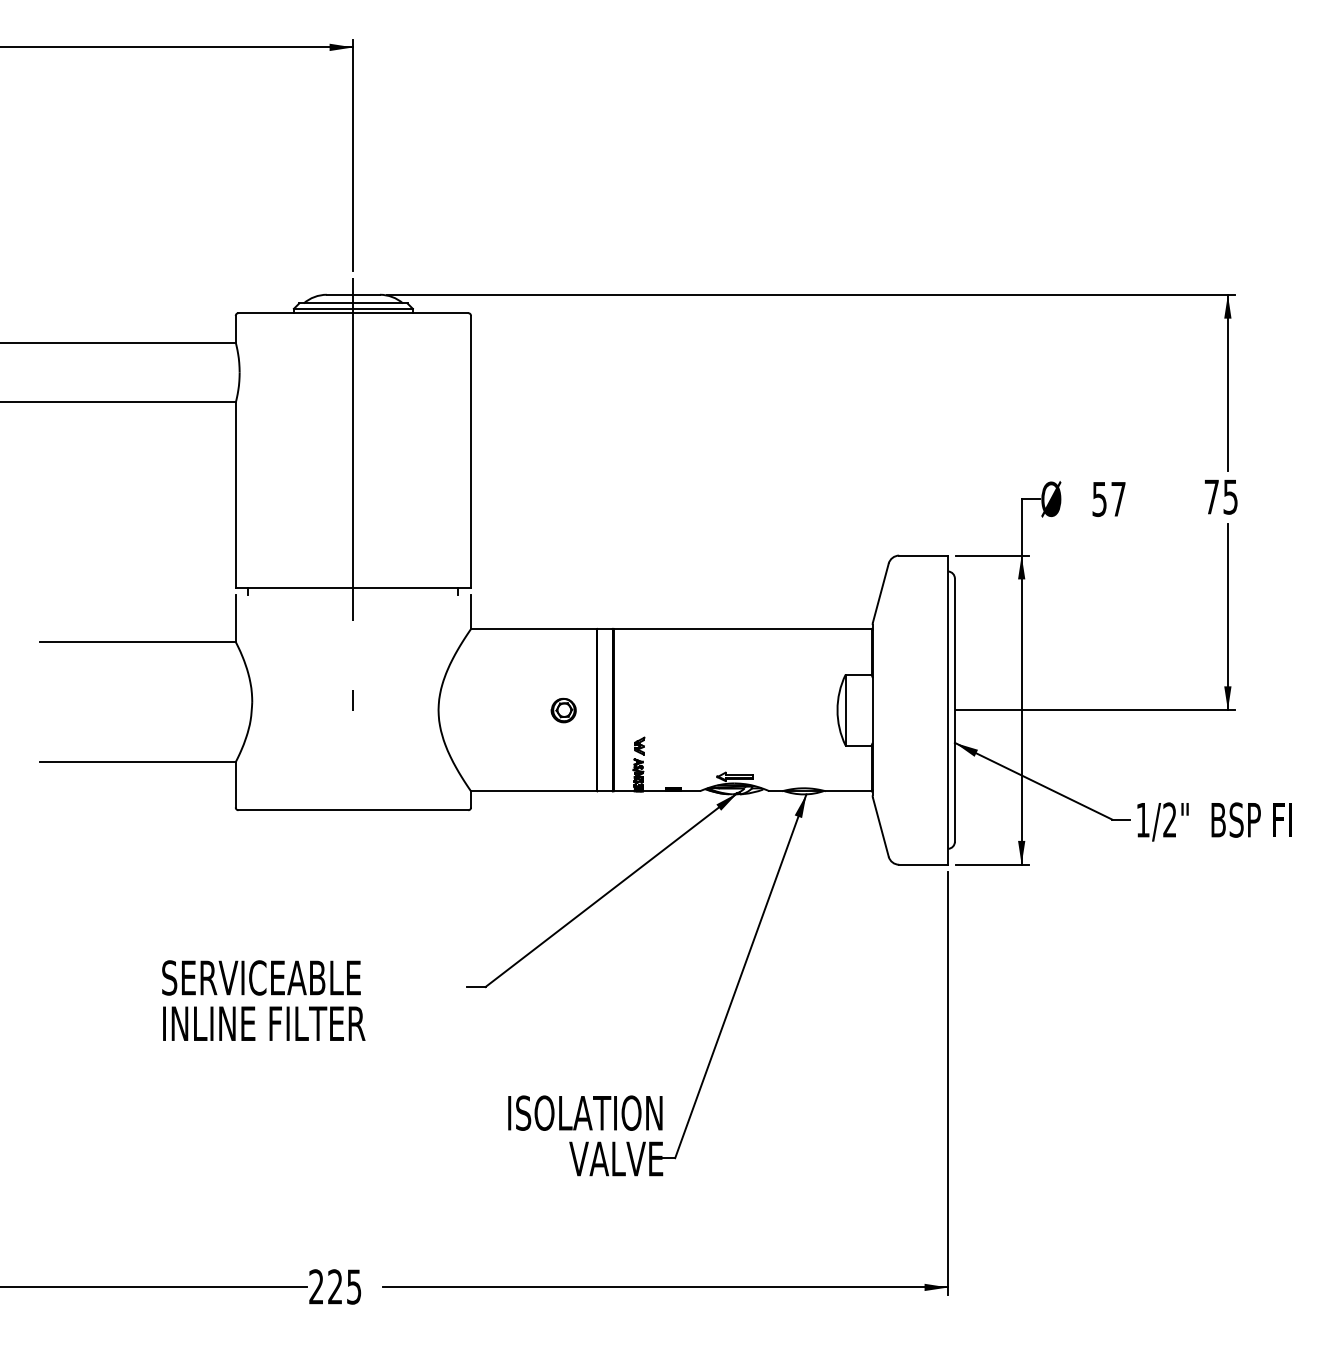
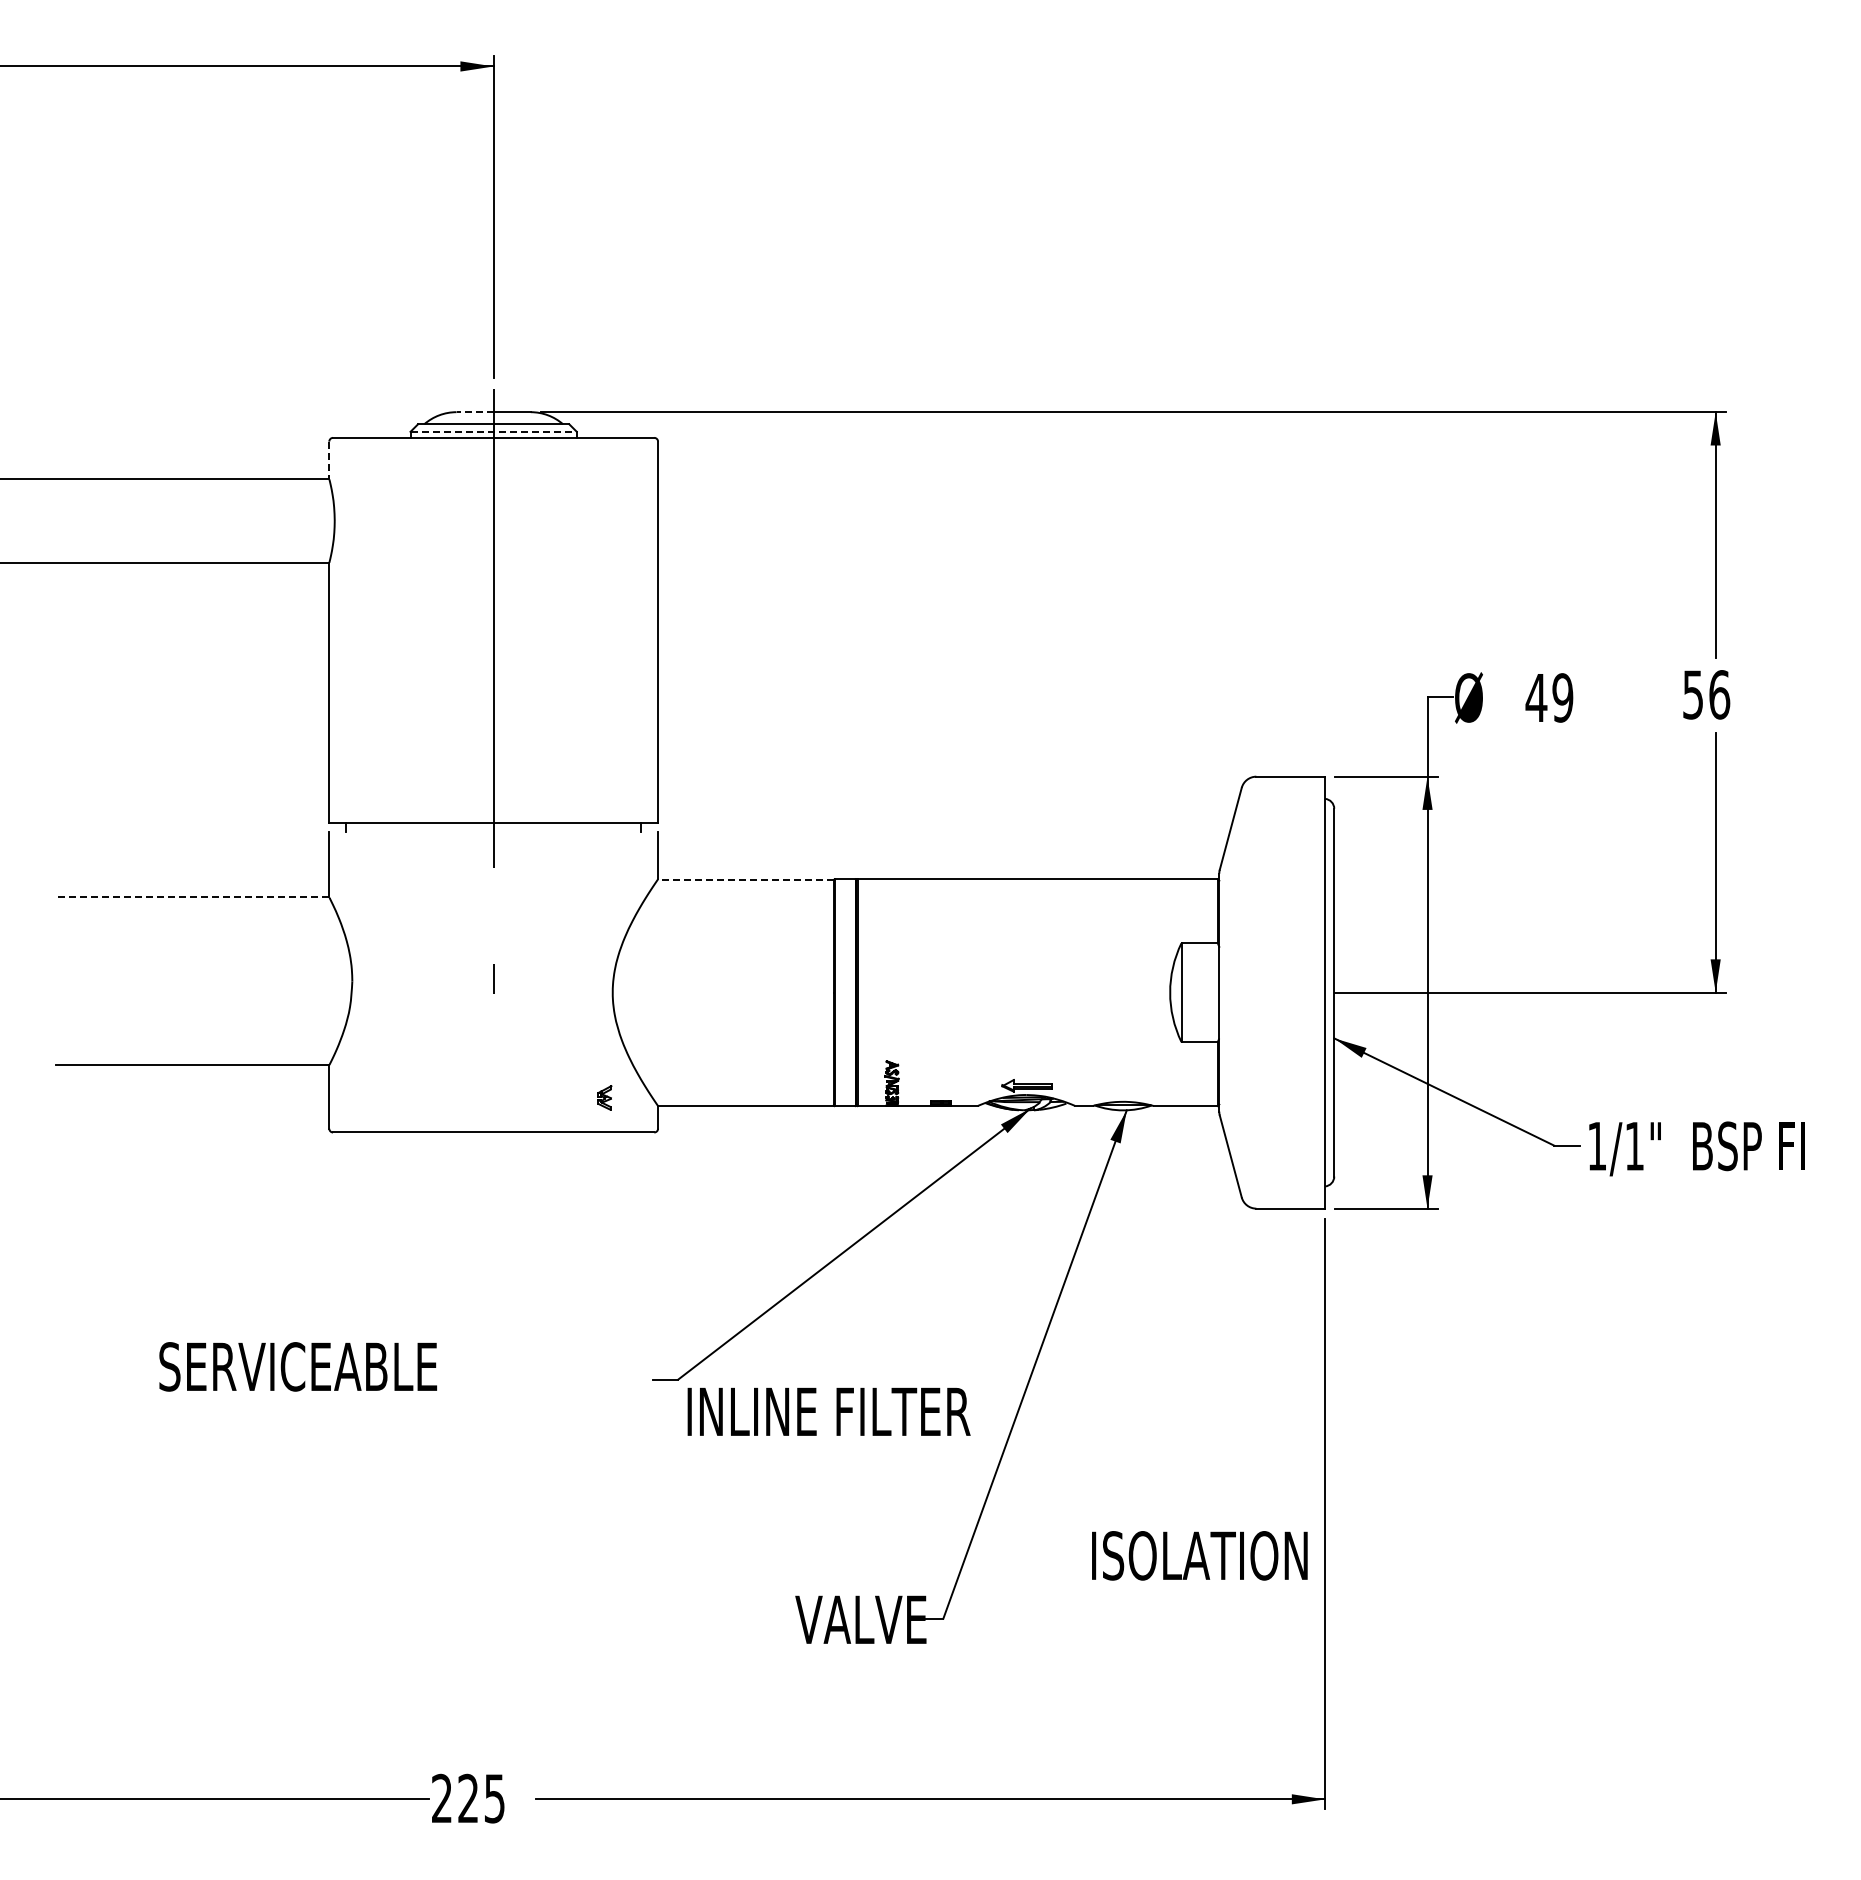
line: (340, 295) -> (475, 412), solid -> dashed
line: (353, 308) -> (494, 431), solid -> dashed
line: (235, 329) -> (329, 460), solid -> dashed
text: (1221, 496) -> (1706, 694), 75 -> 56
text: (1108, 498) -> (1549, 697), 57 -> 49
line: (533, 629) -> (745, 879), solid -> dashed
line: (137, 642) -> (192, 897), solid -> dashed
part: (563, 710) -> (787, 992), removed
part: (639, 745) -> (604, 1097), moved
text: (1169, 819) -> (1634, 1145), 1/2" -> 1/1"
text: (260, 977) -> (297, 1366), moved
text: (263, 1023) -> (828, 1411), moved
text: (585, 1112) -> (1199, 1555), moved

